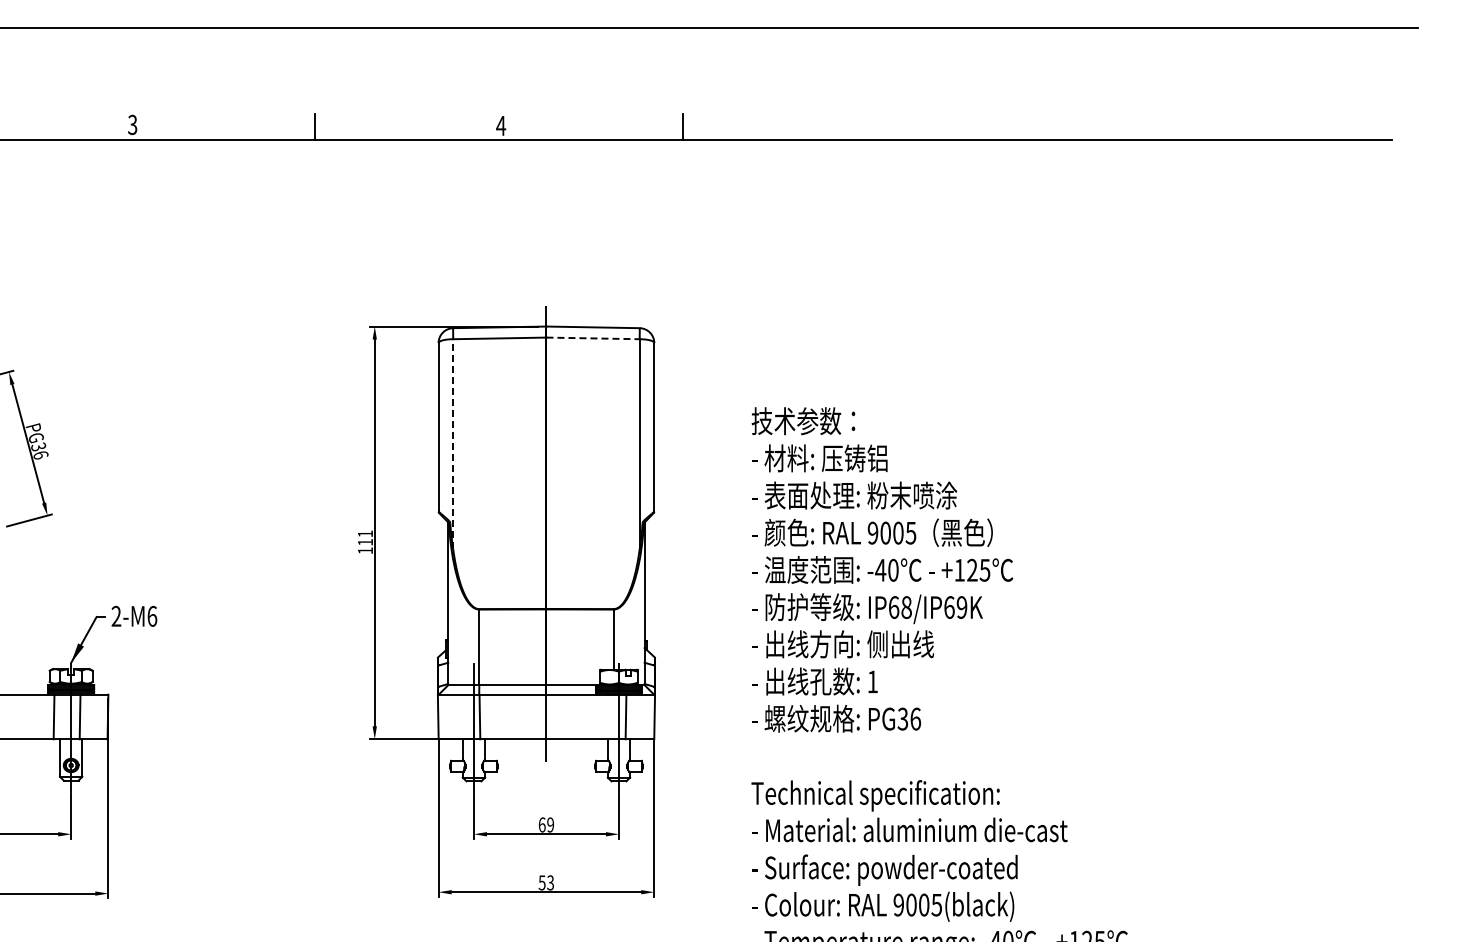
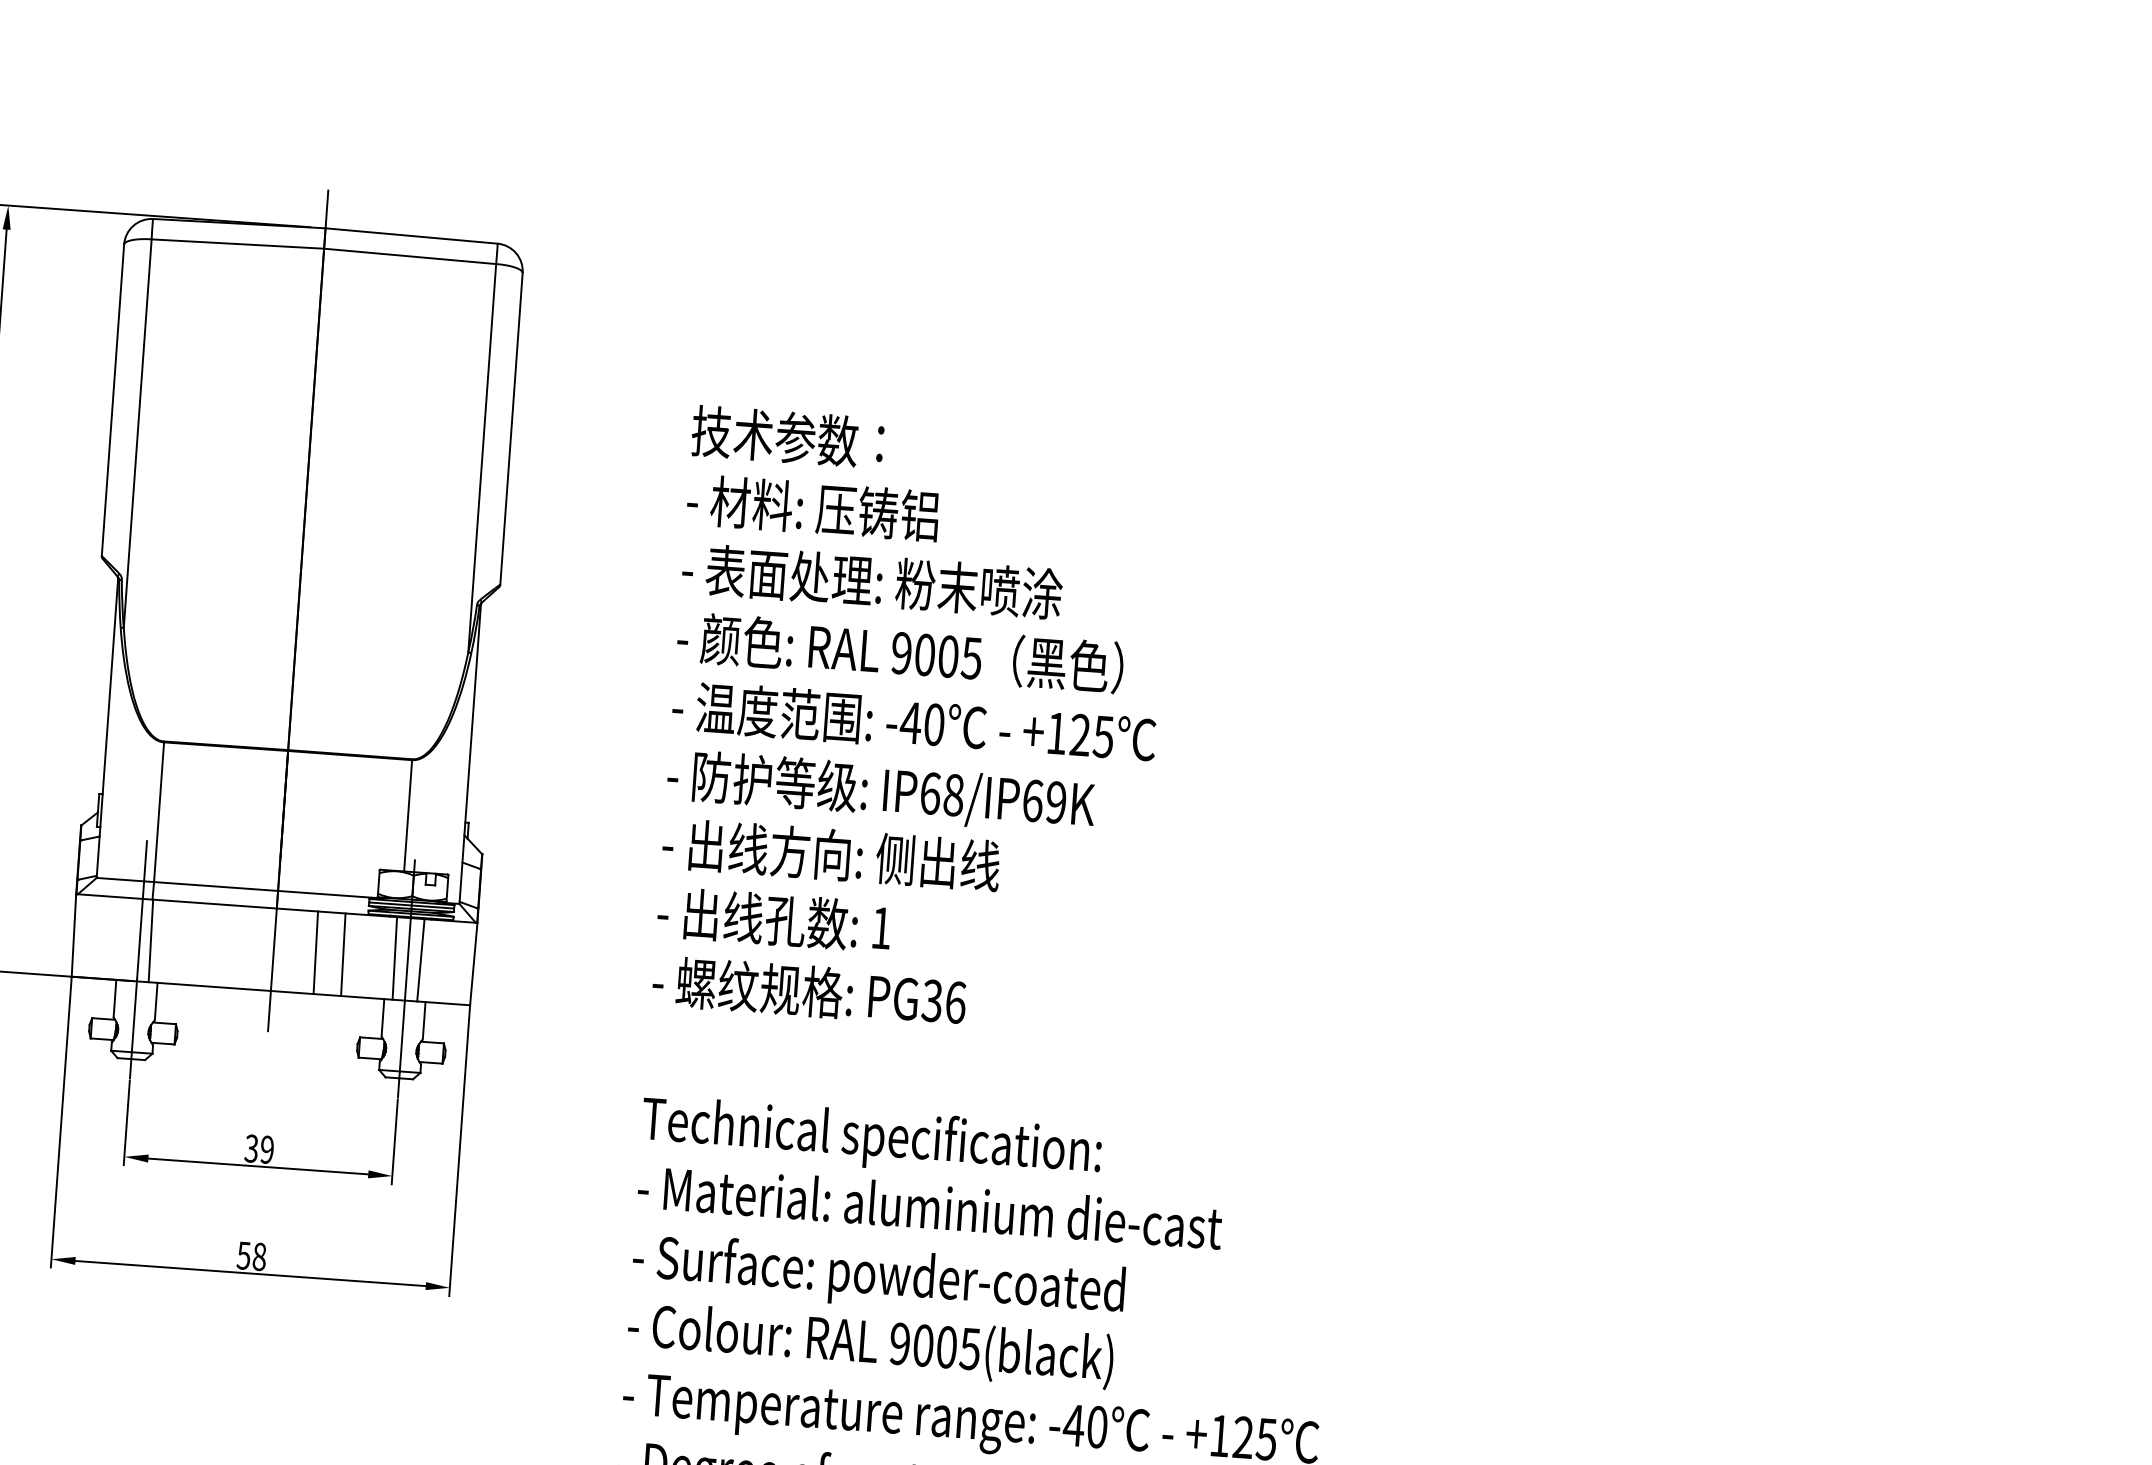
line: (593, 338) -> (410, 256), dashed -> solid
line: (453, 443) -> (138, 432), dashed -> solid
line: (568, 716) -> (314, 951), added
line: (583, 716) -> (342, 953), added
line: (611, 716) -> (394, 957), added
text: (541, 824) -> (250, 1147), 69 -> 39
text: (550, 882) -> (259, 1256), 53 -> 58

